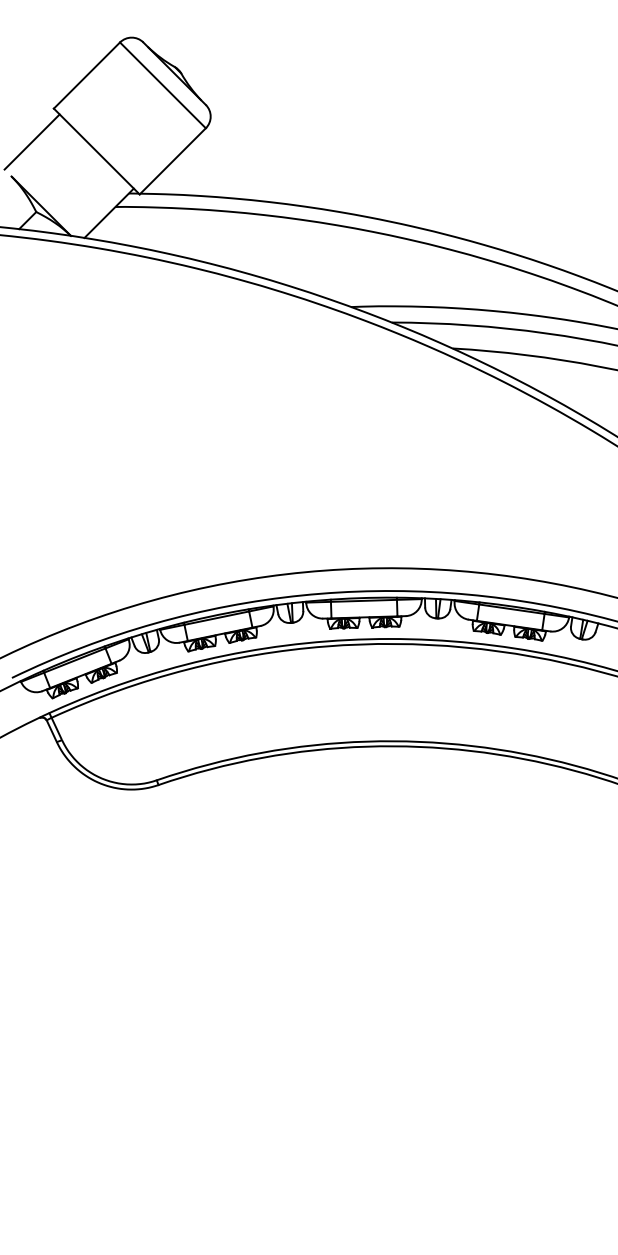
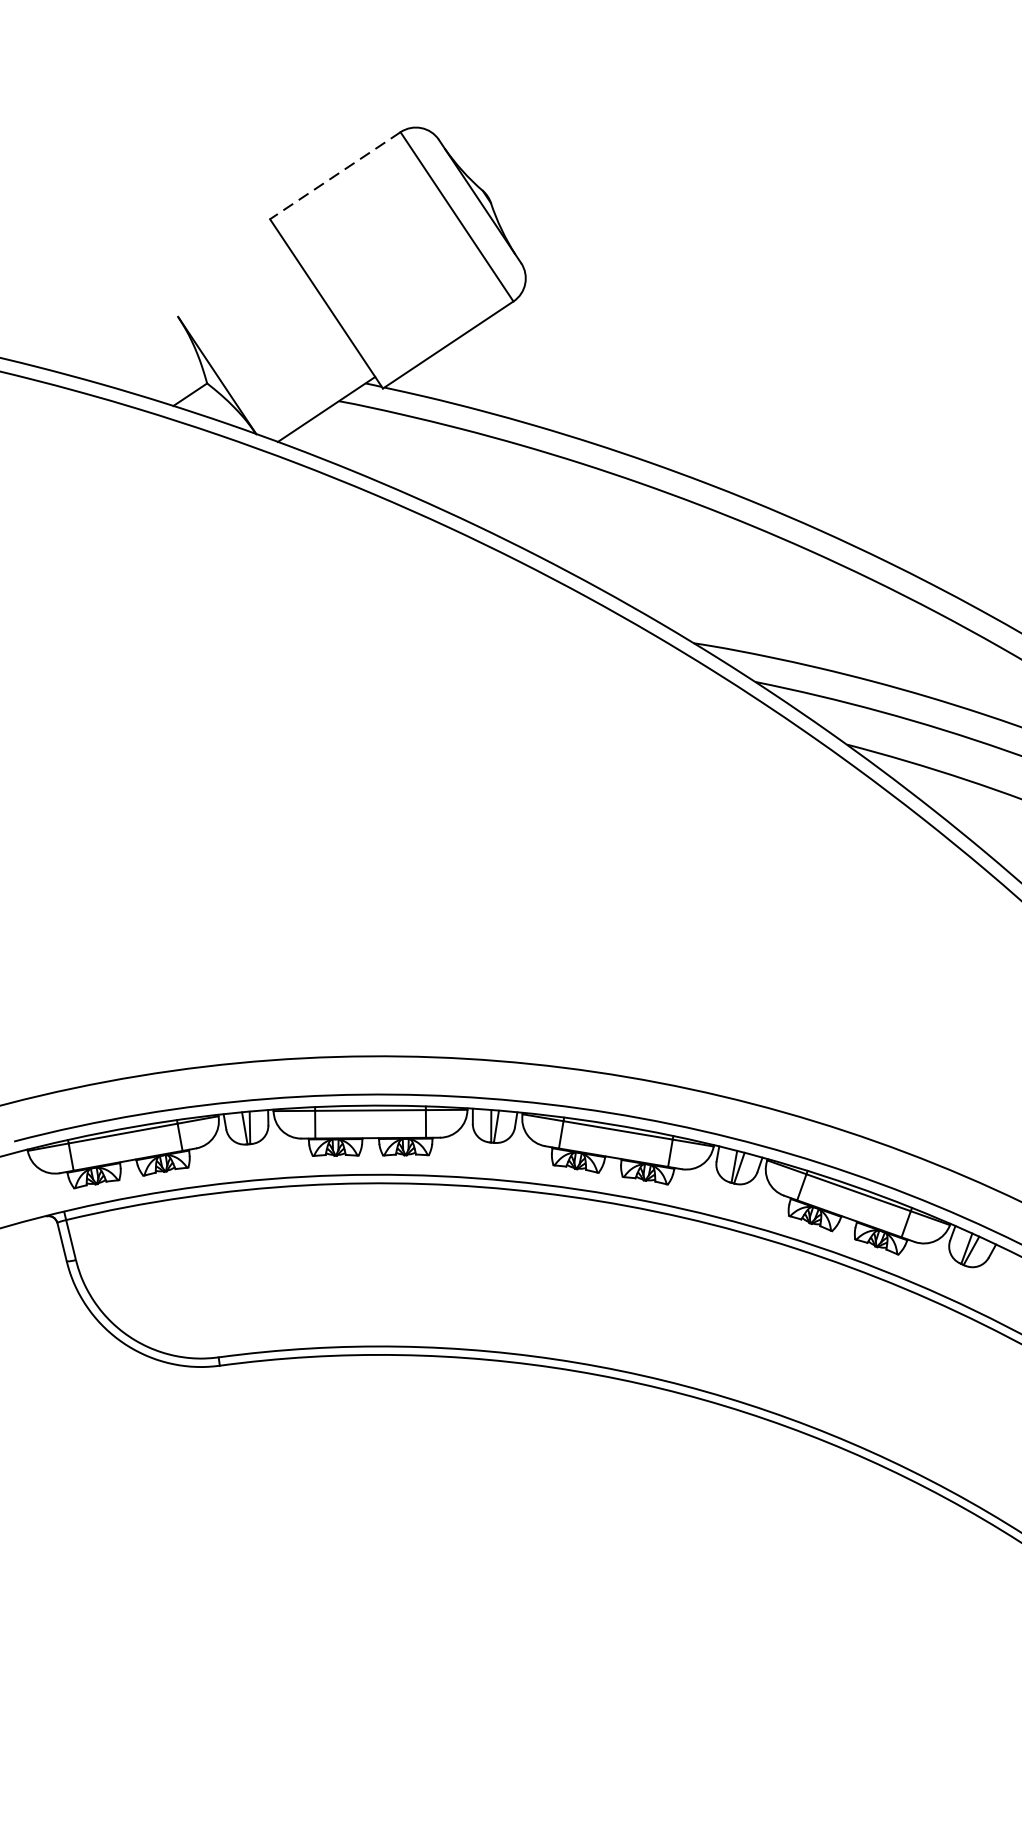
line: (86, 75) -> (334, 175), solid -> dashed
line: (31, 141) -> (222, 265), removed

